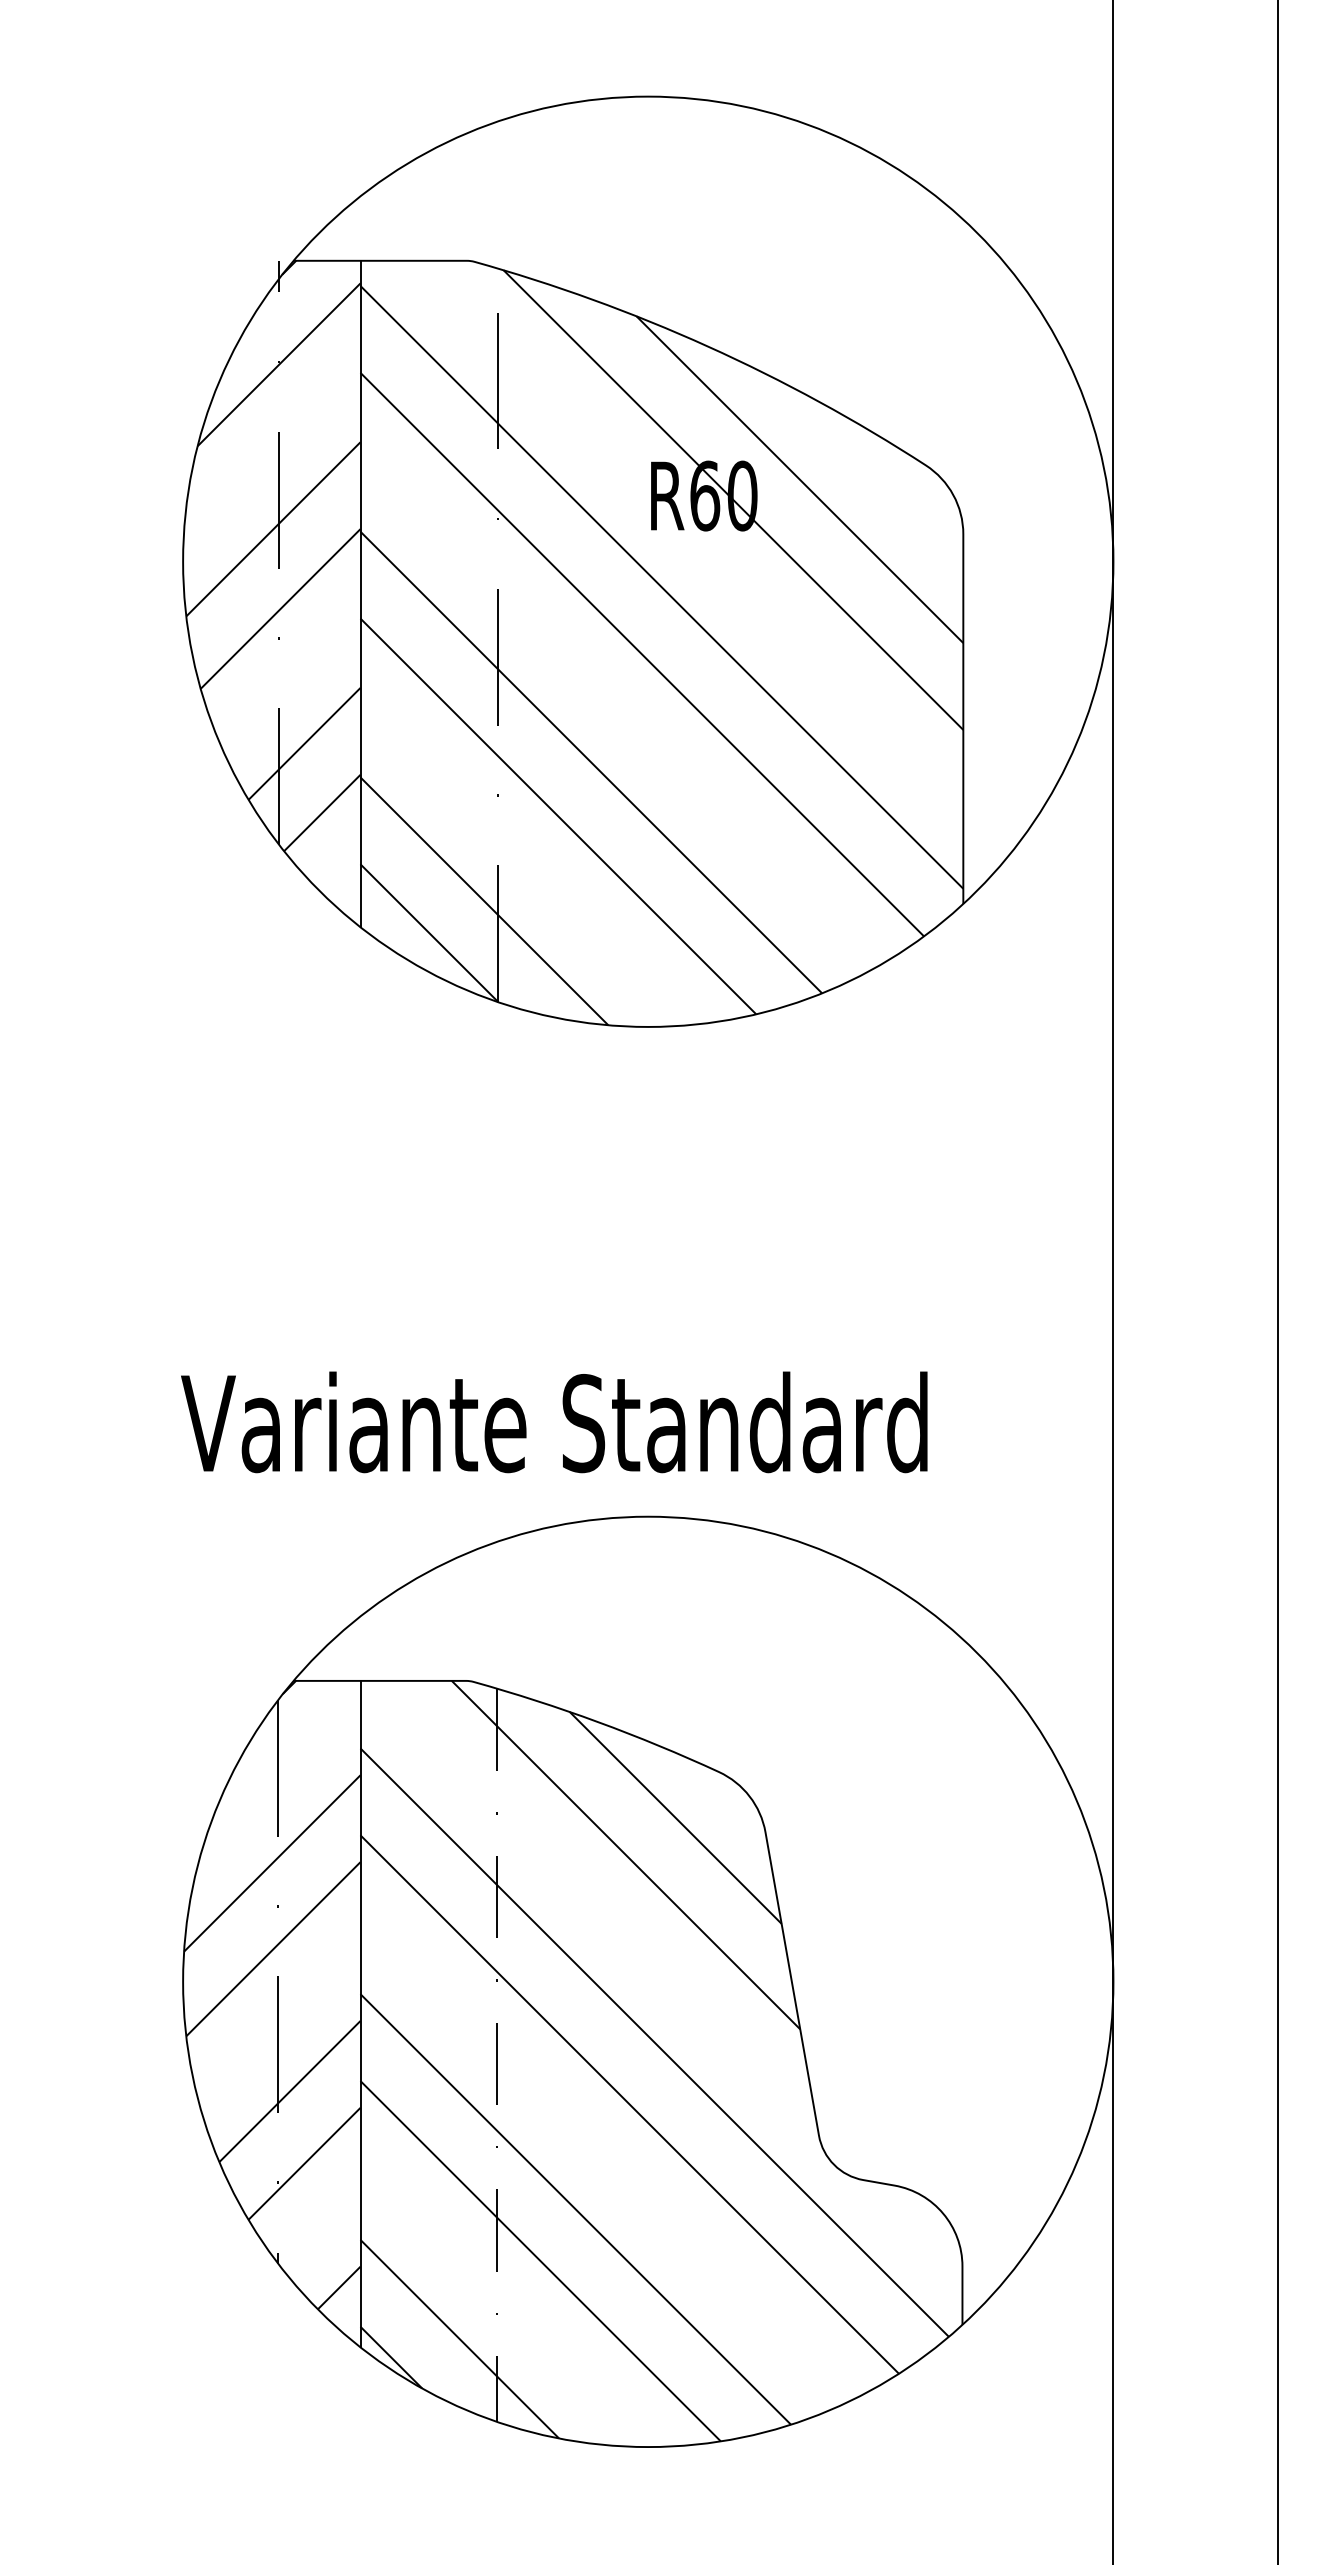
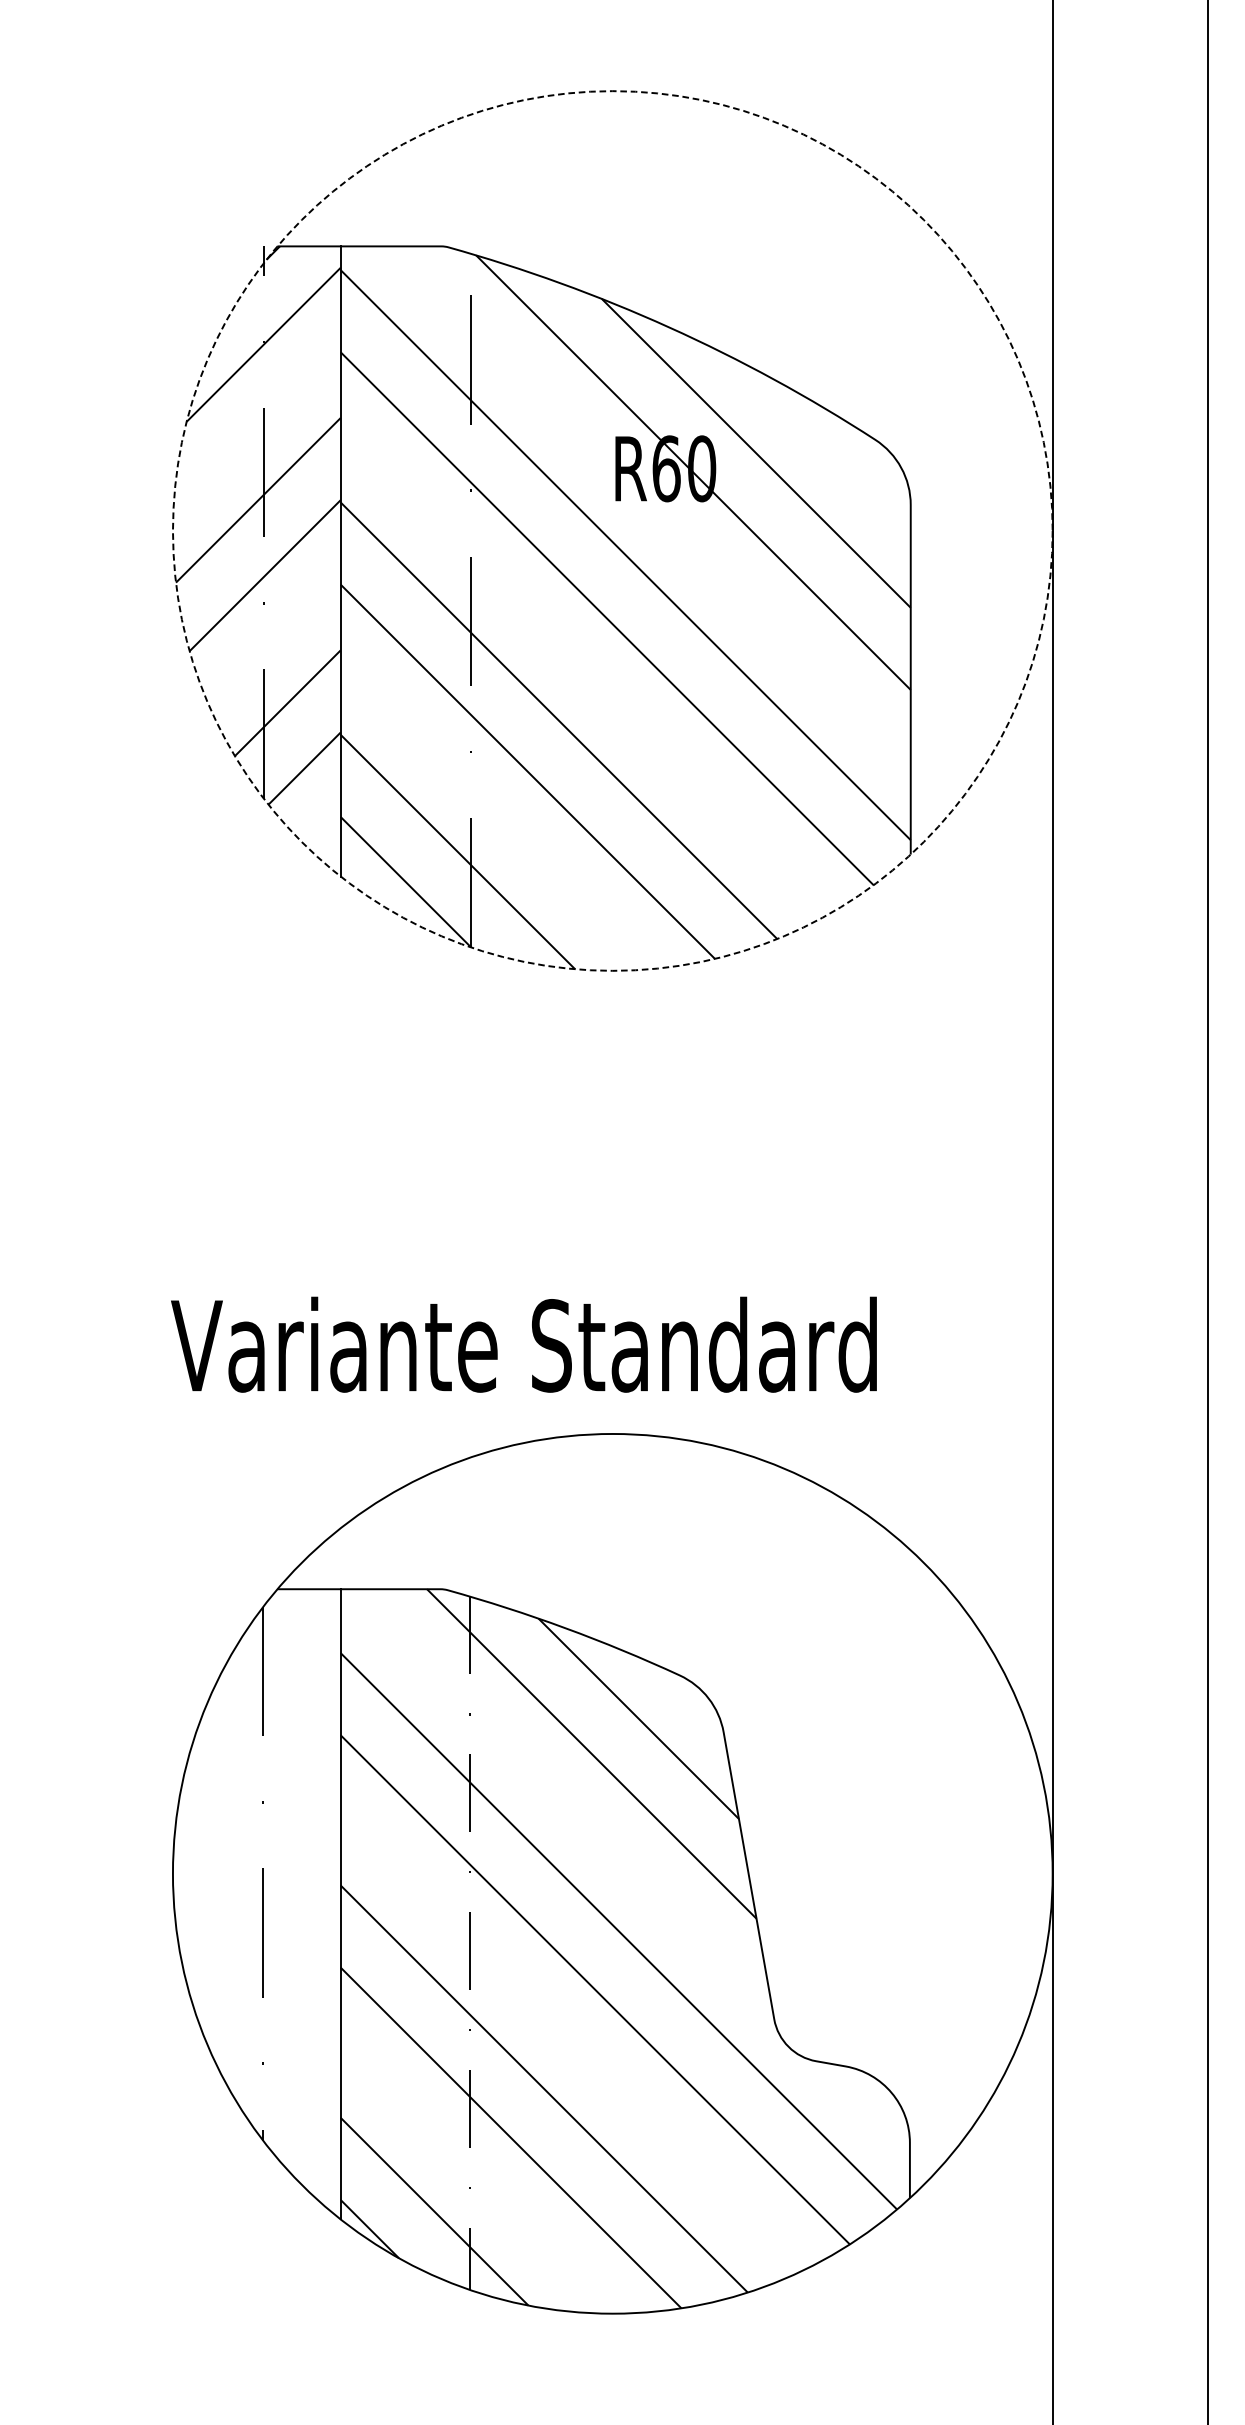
circle: (648, 561) -> (613, 530), solid -> dashed
hatch: (272, 1994) -> (257, 1885), removed

